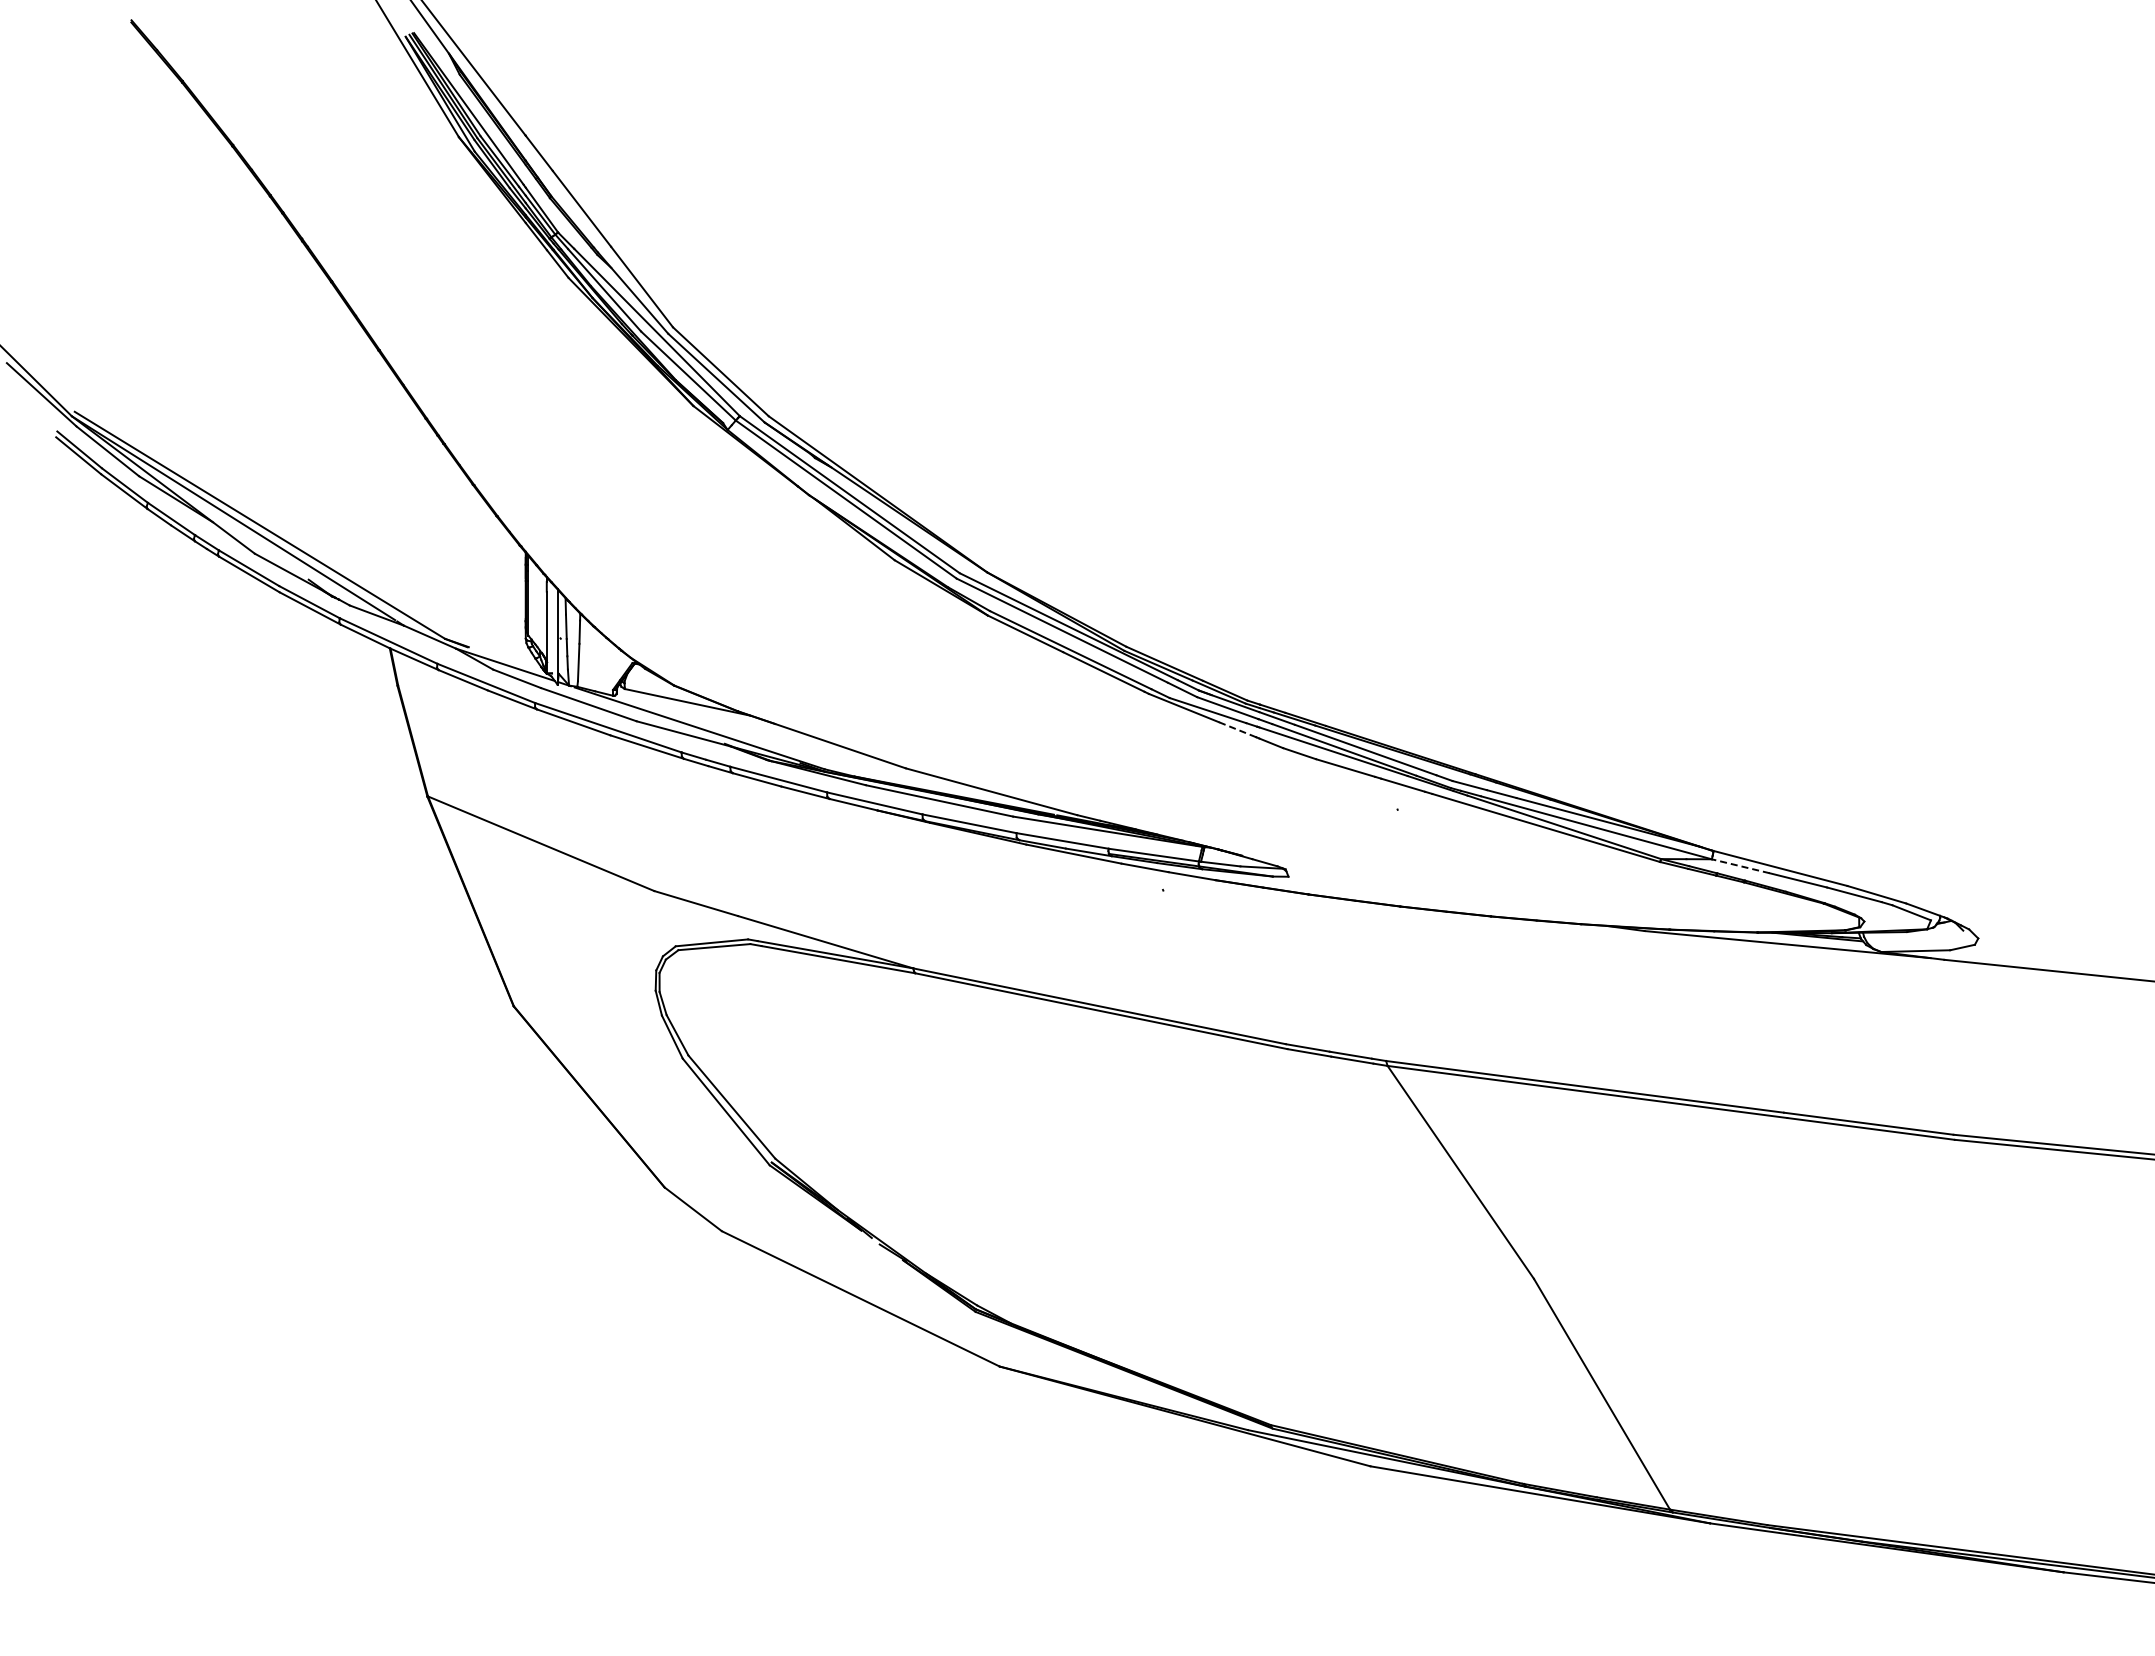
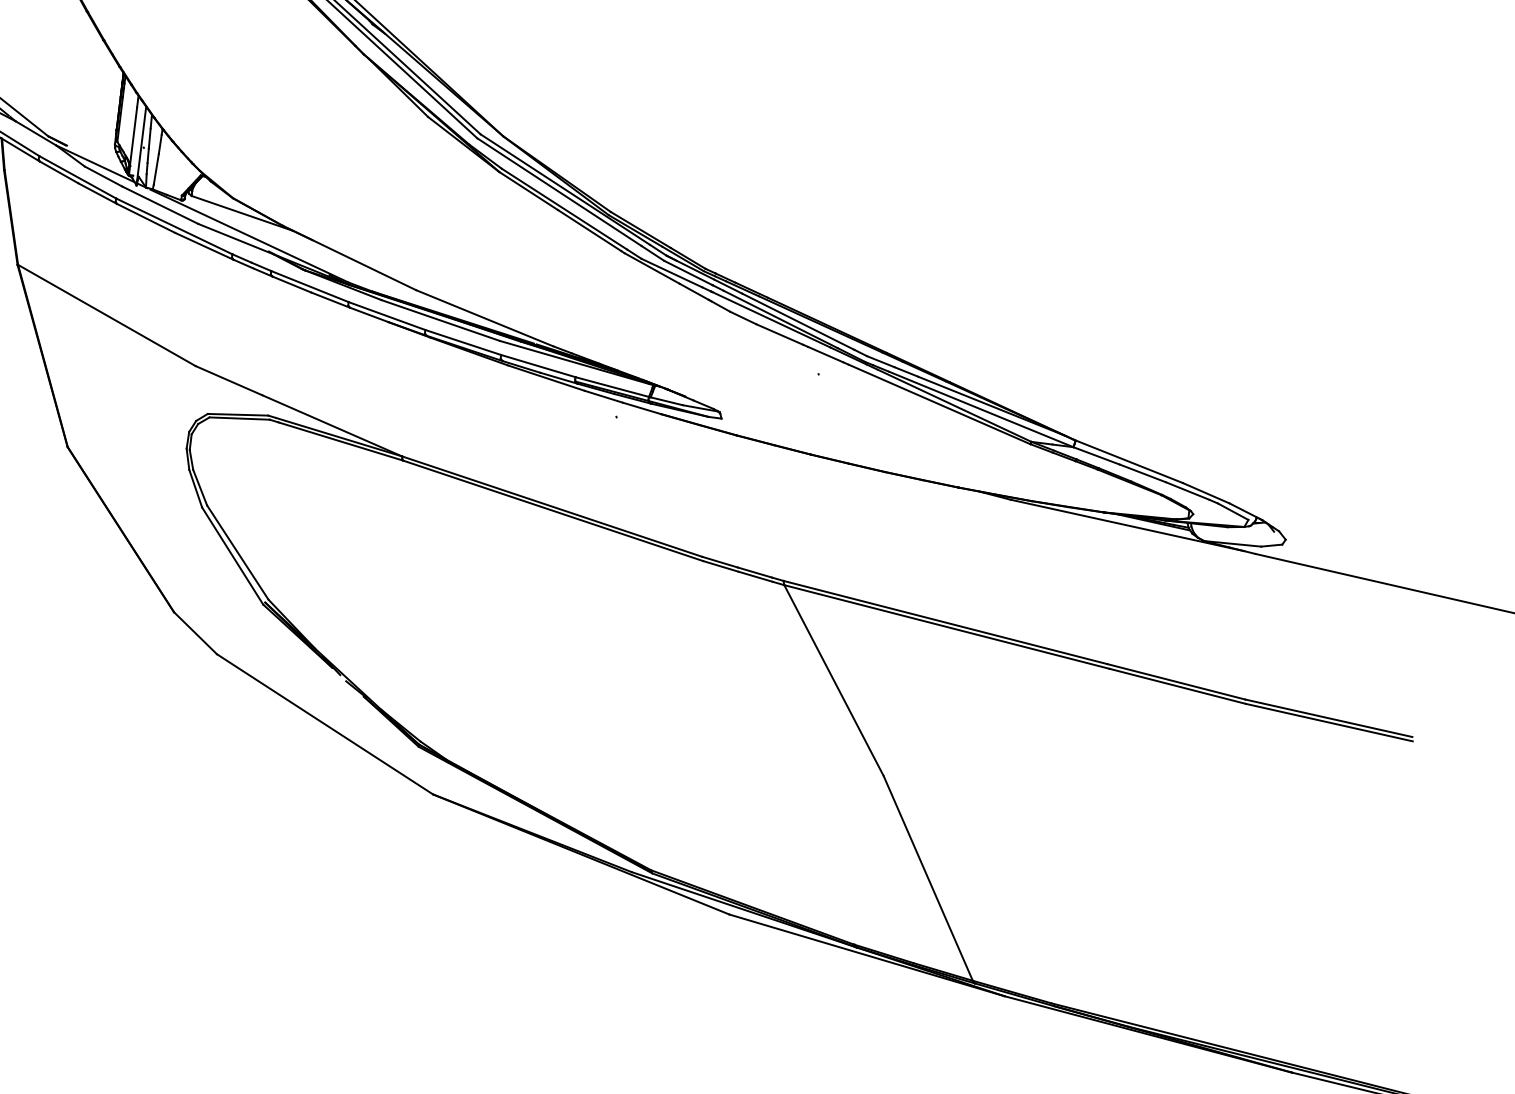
line: (1237, 729) -> (694, 291), dashed -> solid
line: (1740, 866) -> (1096, 456), dashed -> solid

